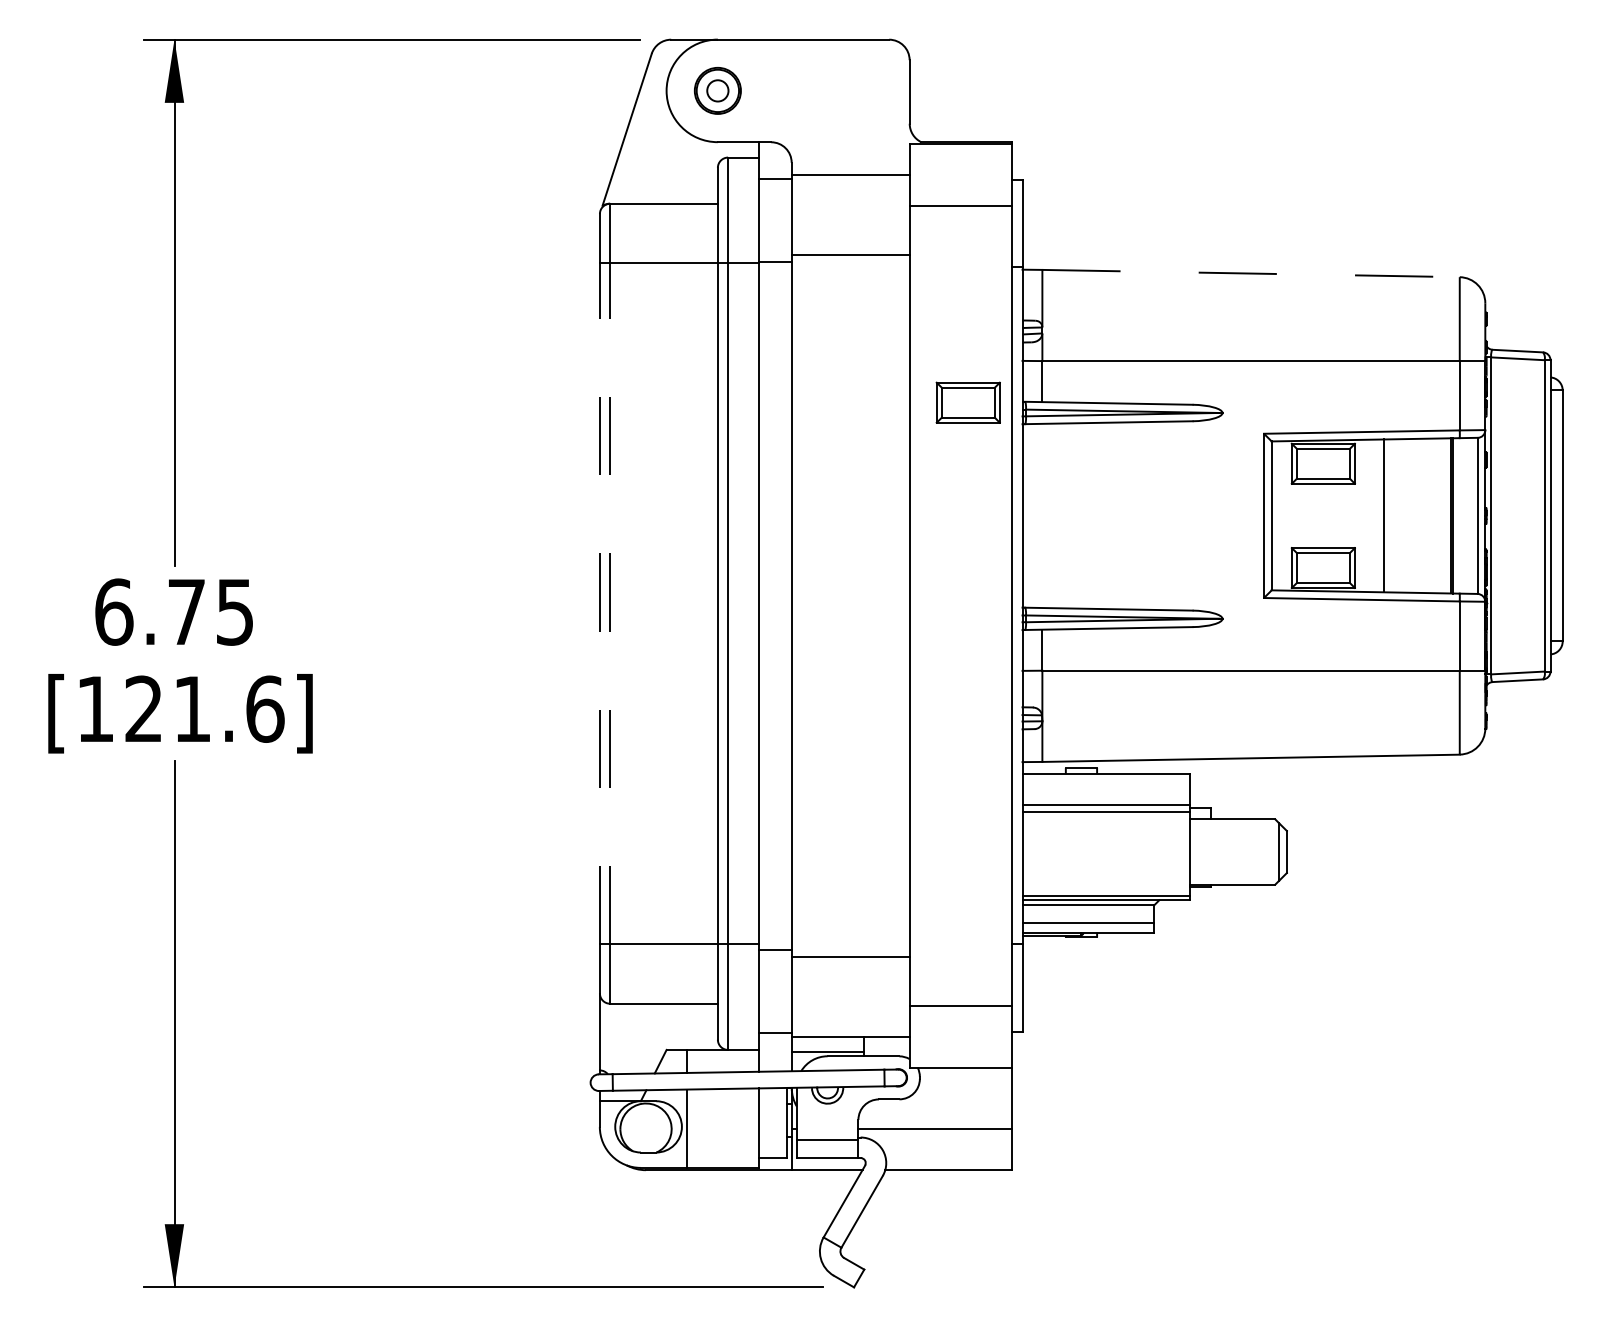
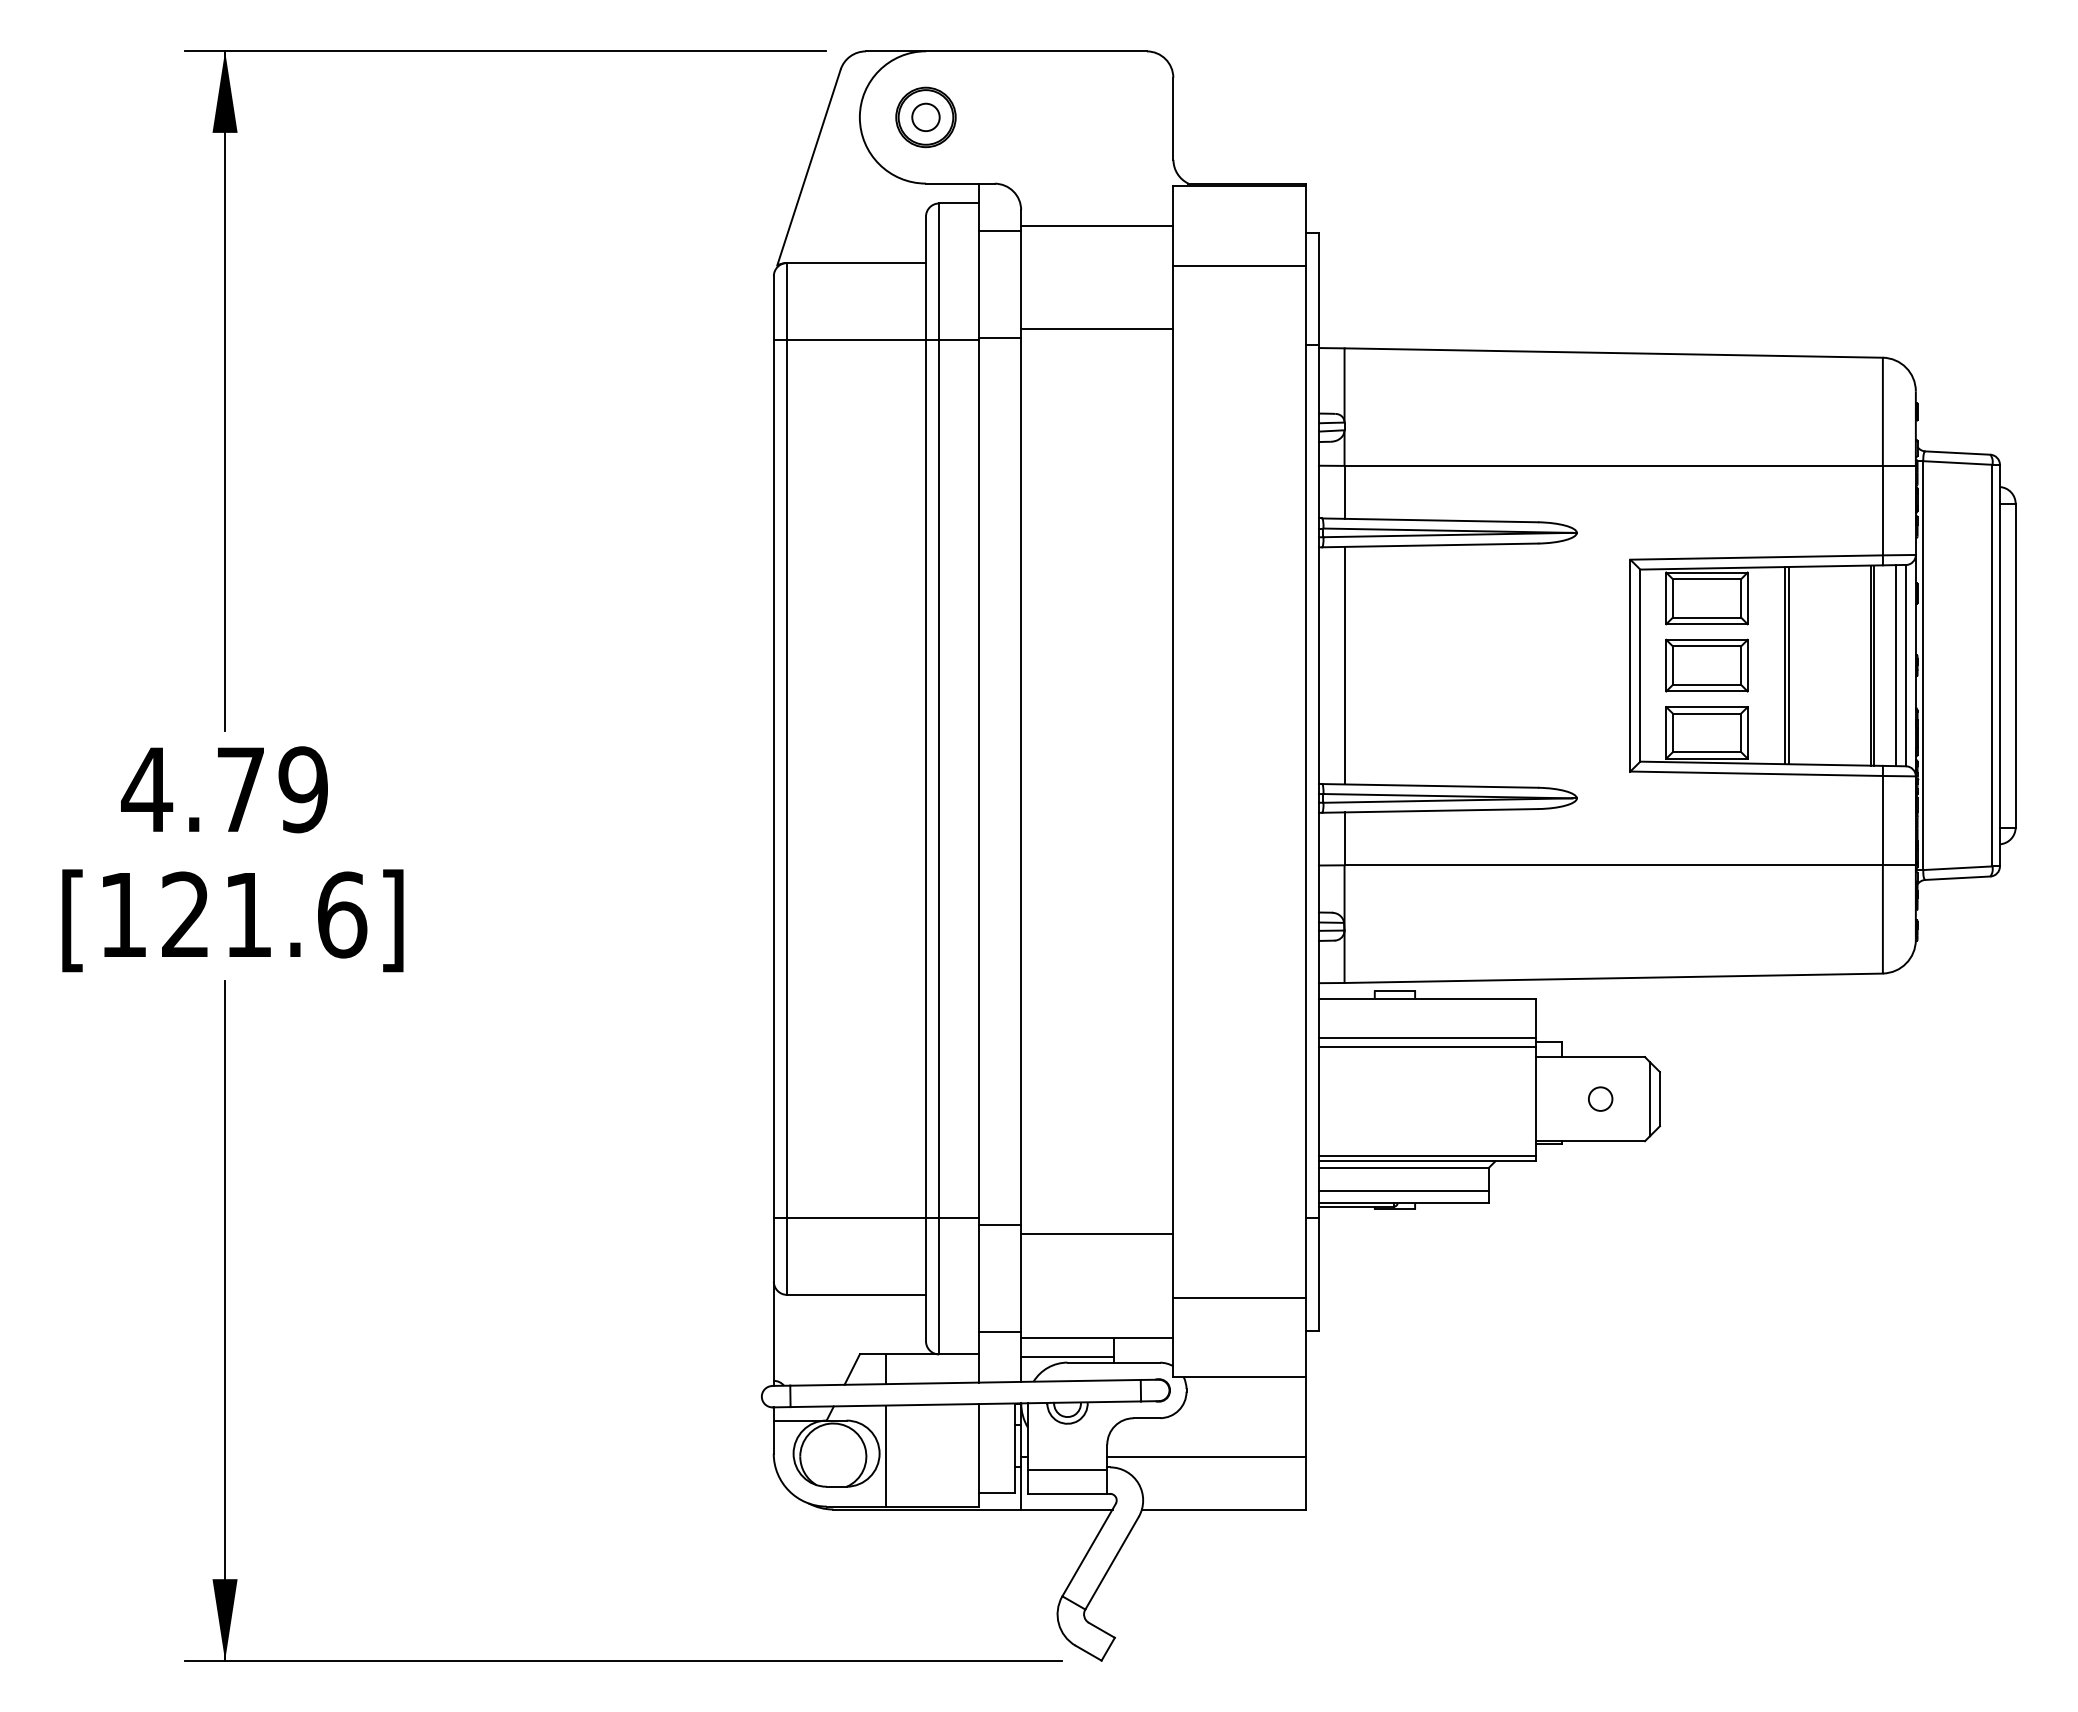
line: (1251, 273) -> (1614, 353), dashed -> solid
part: (967, 402) -> (1706, 665), moved
line: (1042, 515) -> (1344, 665), added
line: (1387, 515) -> (1789, 665), added
line: (1469, 515) -> (1895, 665), added
line: (599, 603) -> (773, 778), dashed -> solid
line: (610, 603) -> (787, 778), dashed -> solid
text: (174, 611) -> (224, 789), 6.75 -> 4.79
circle: (1240, 851) -> (1600, 1098), added

